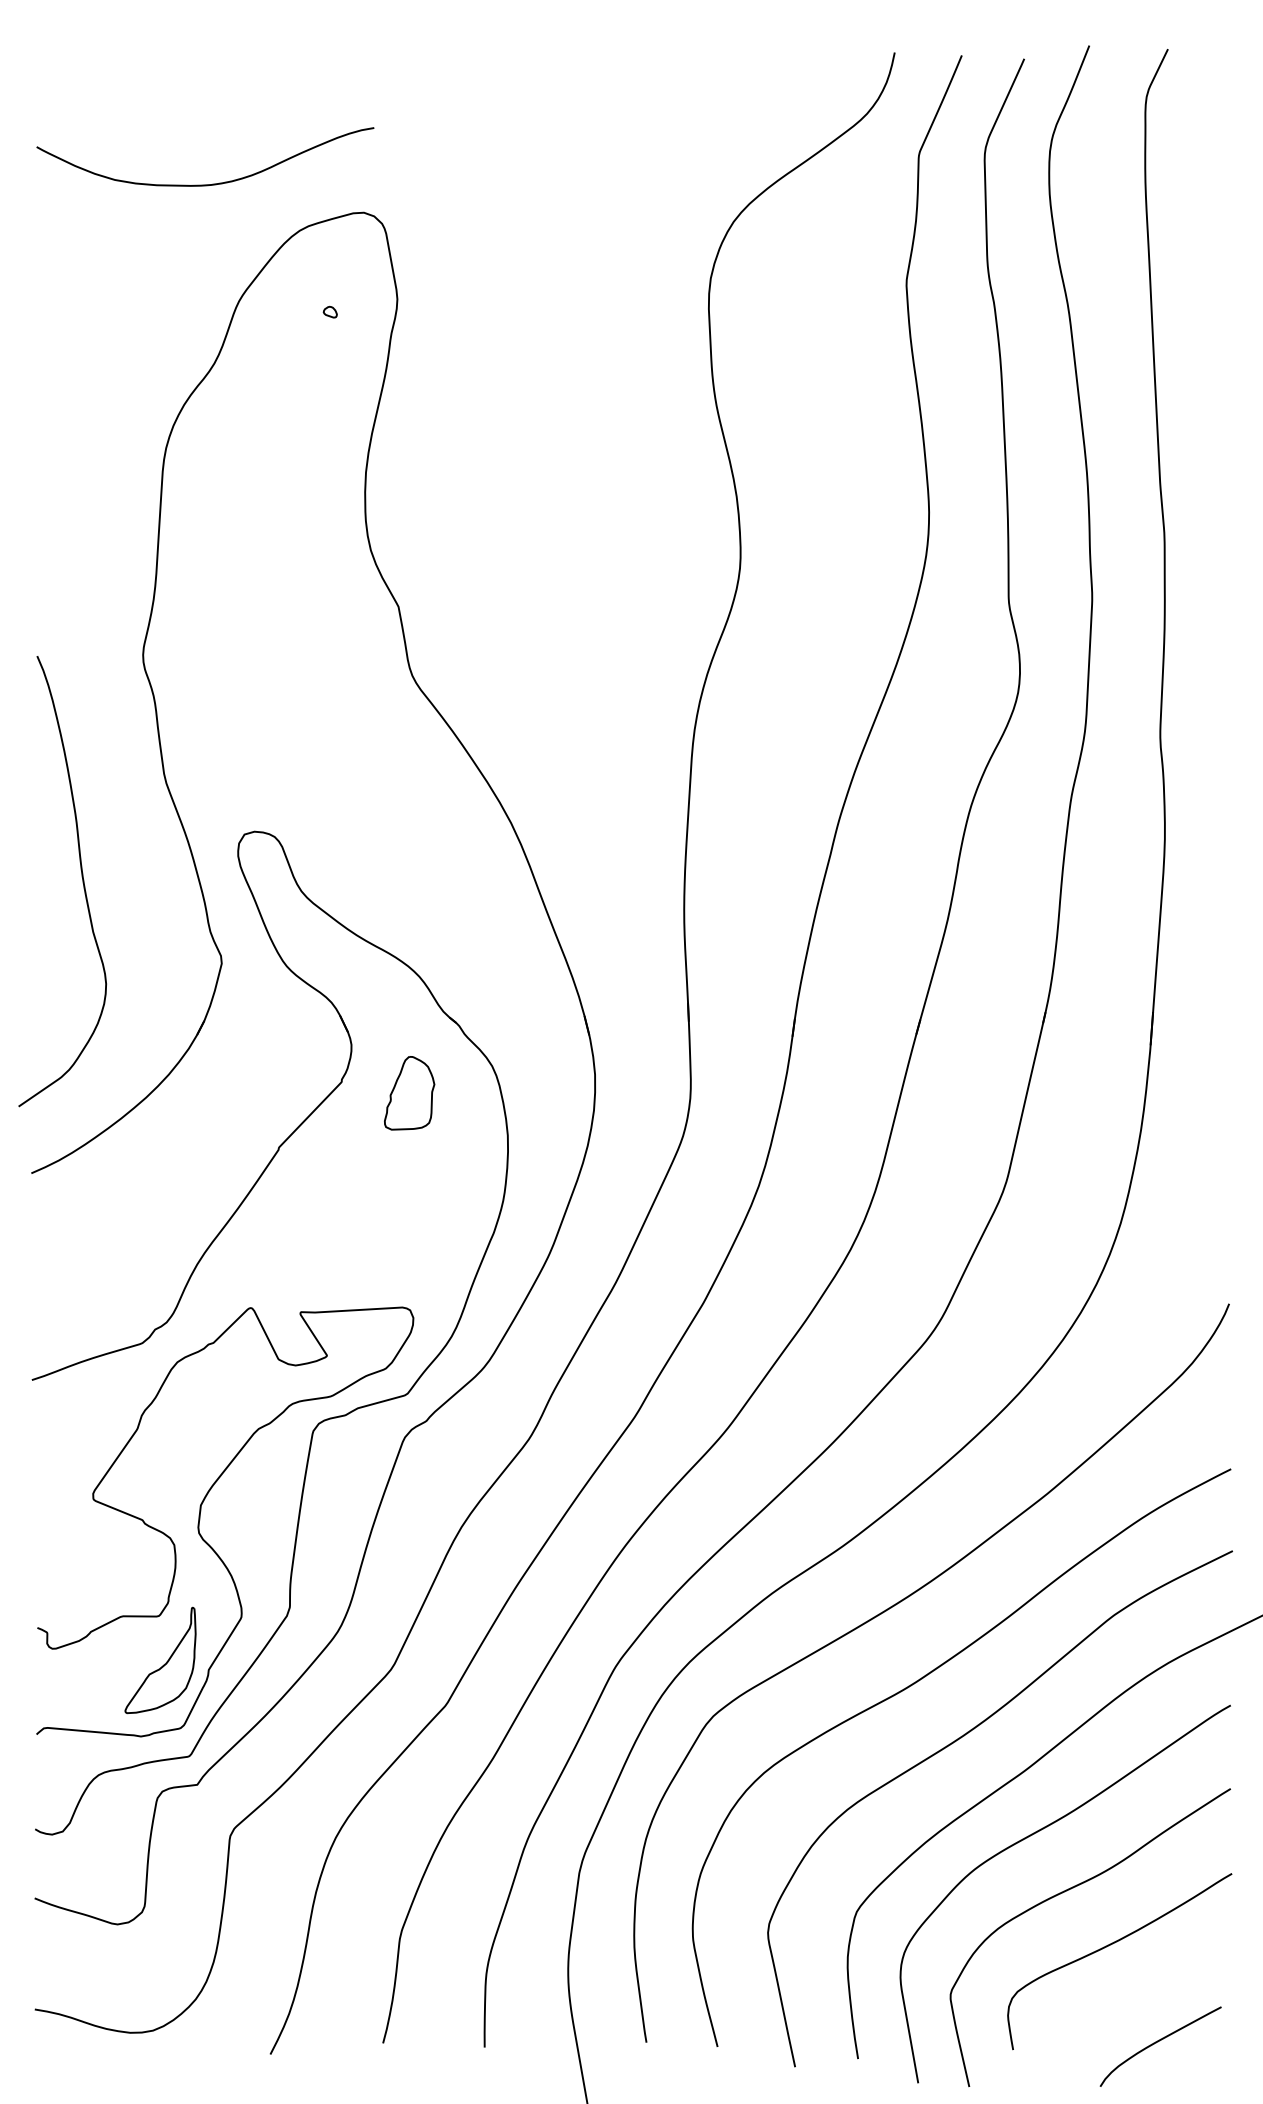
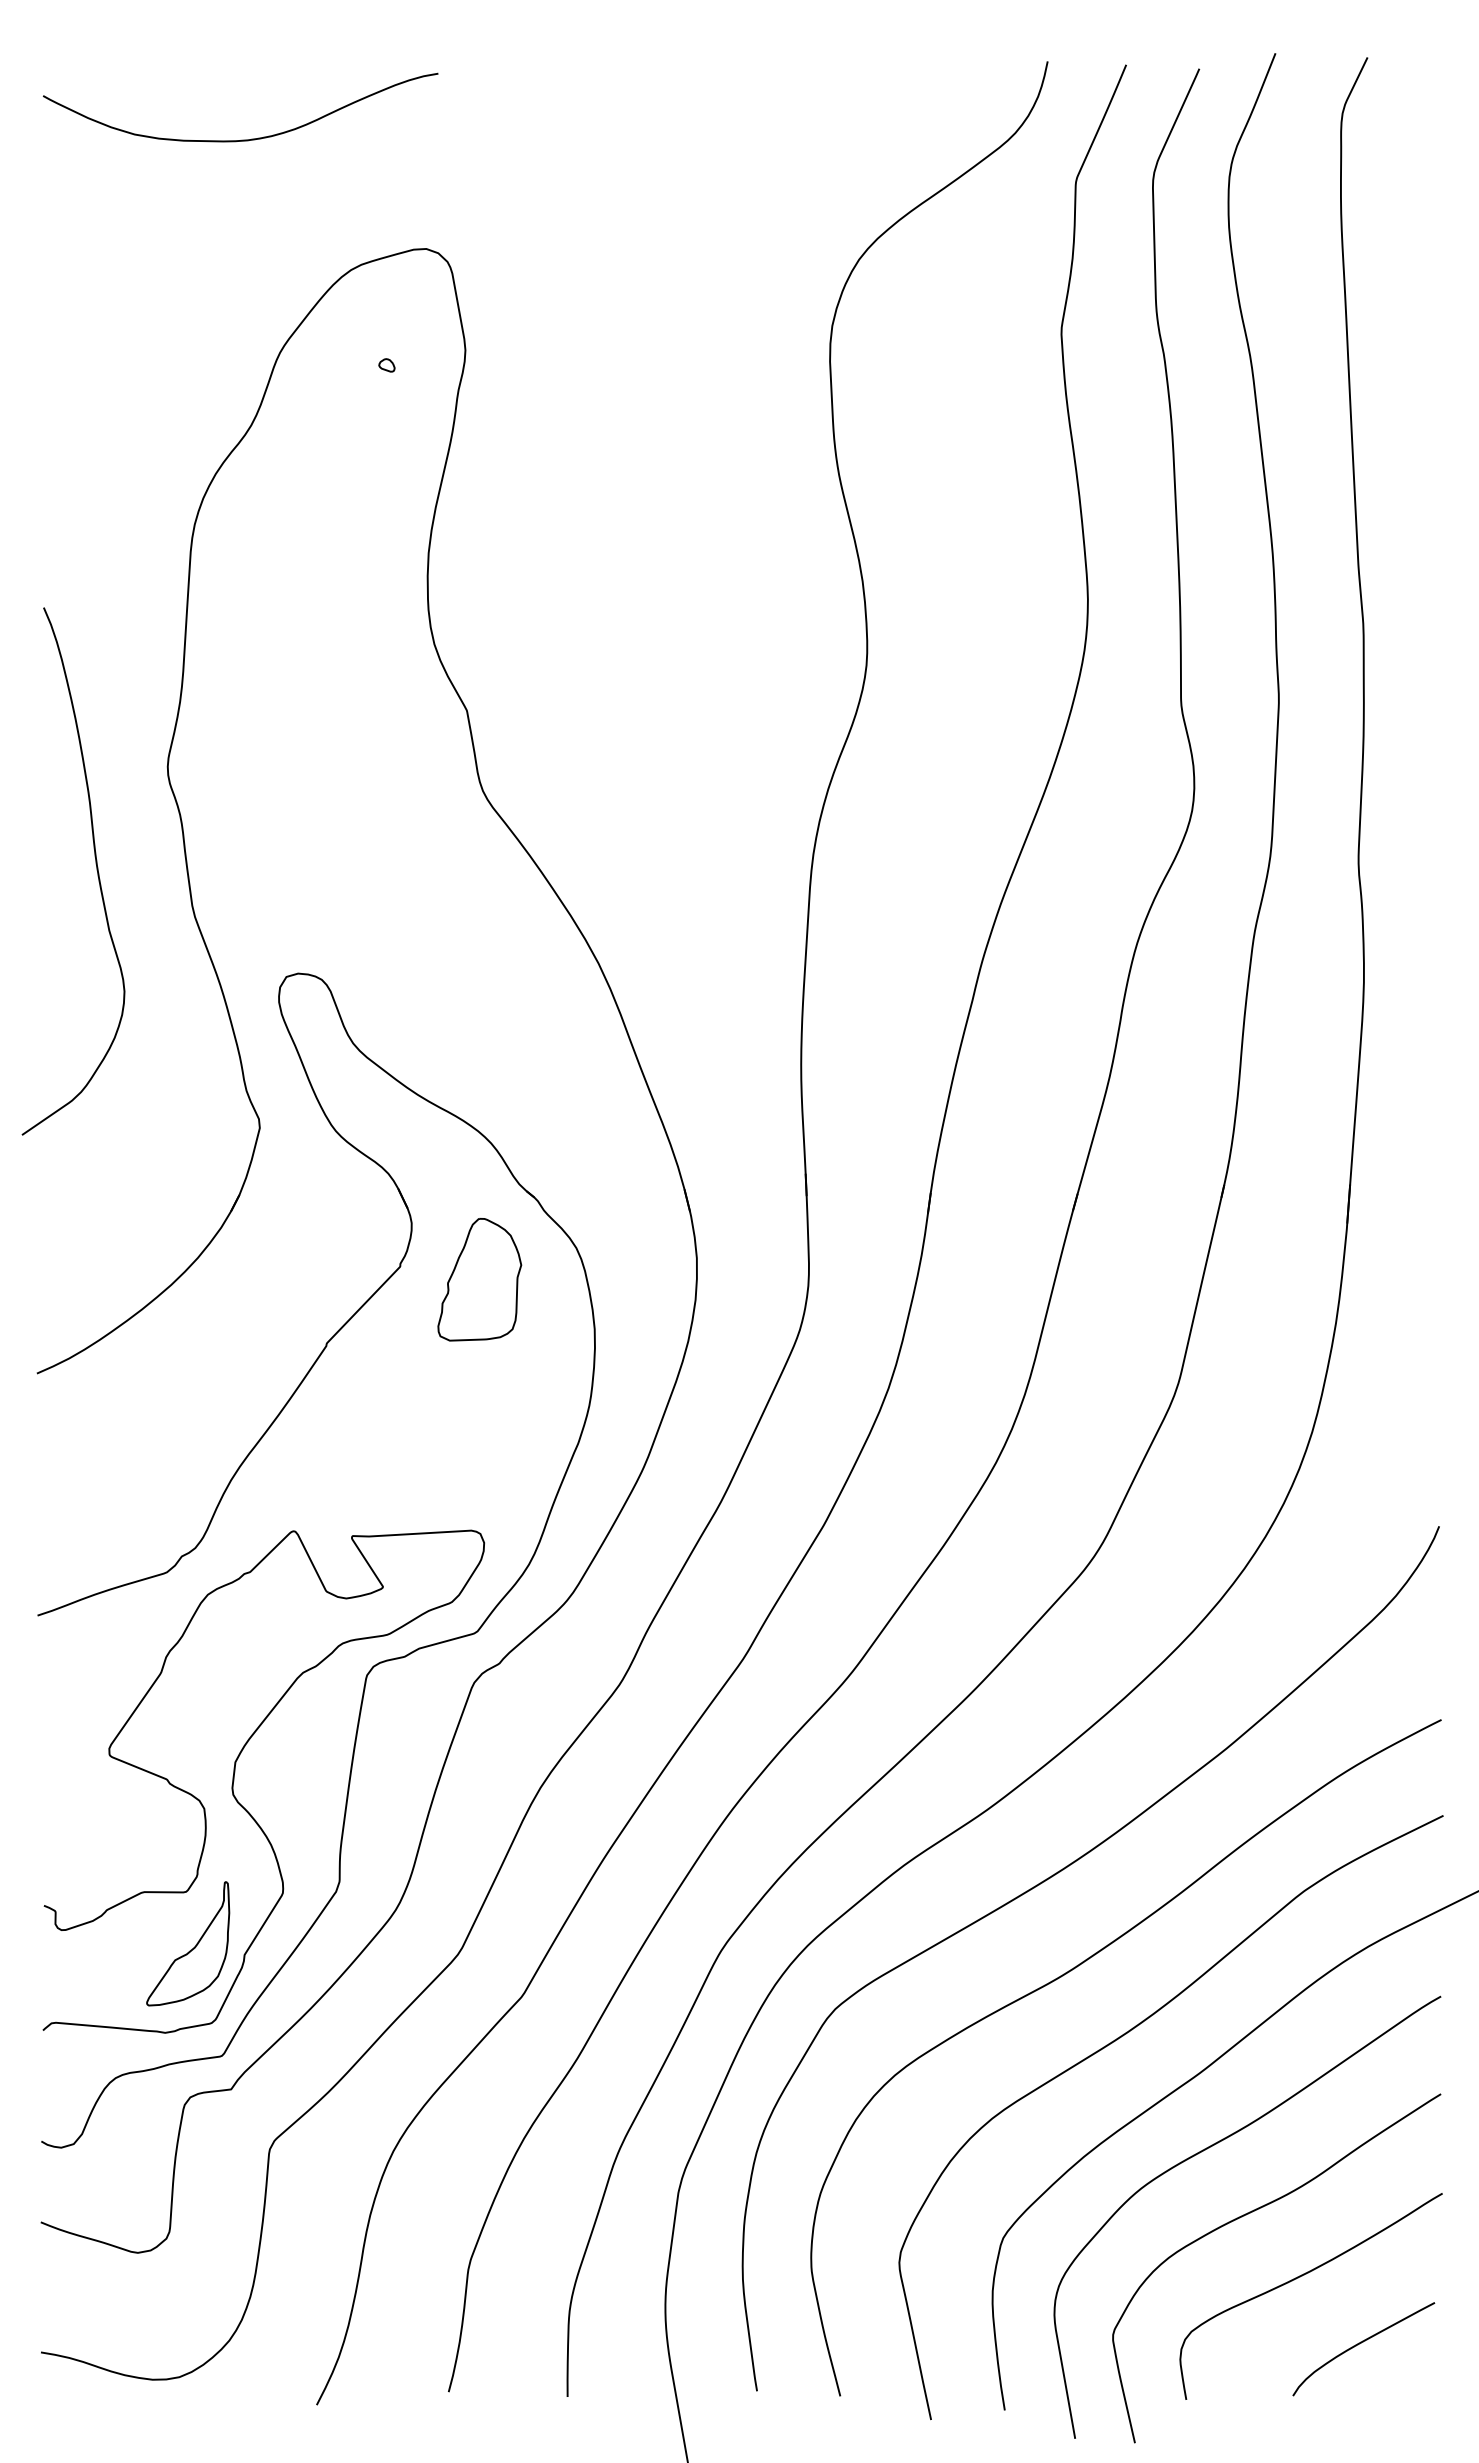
curve: (212, 183) -> (248, 138), moved
curve: (81, 877) -> (95, 866), moved
part: (409, 1093) -> (479, 1280), size x1.43
curve: (1158, 2042) -> (1361, 2344), moved

